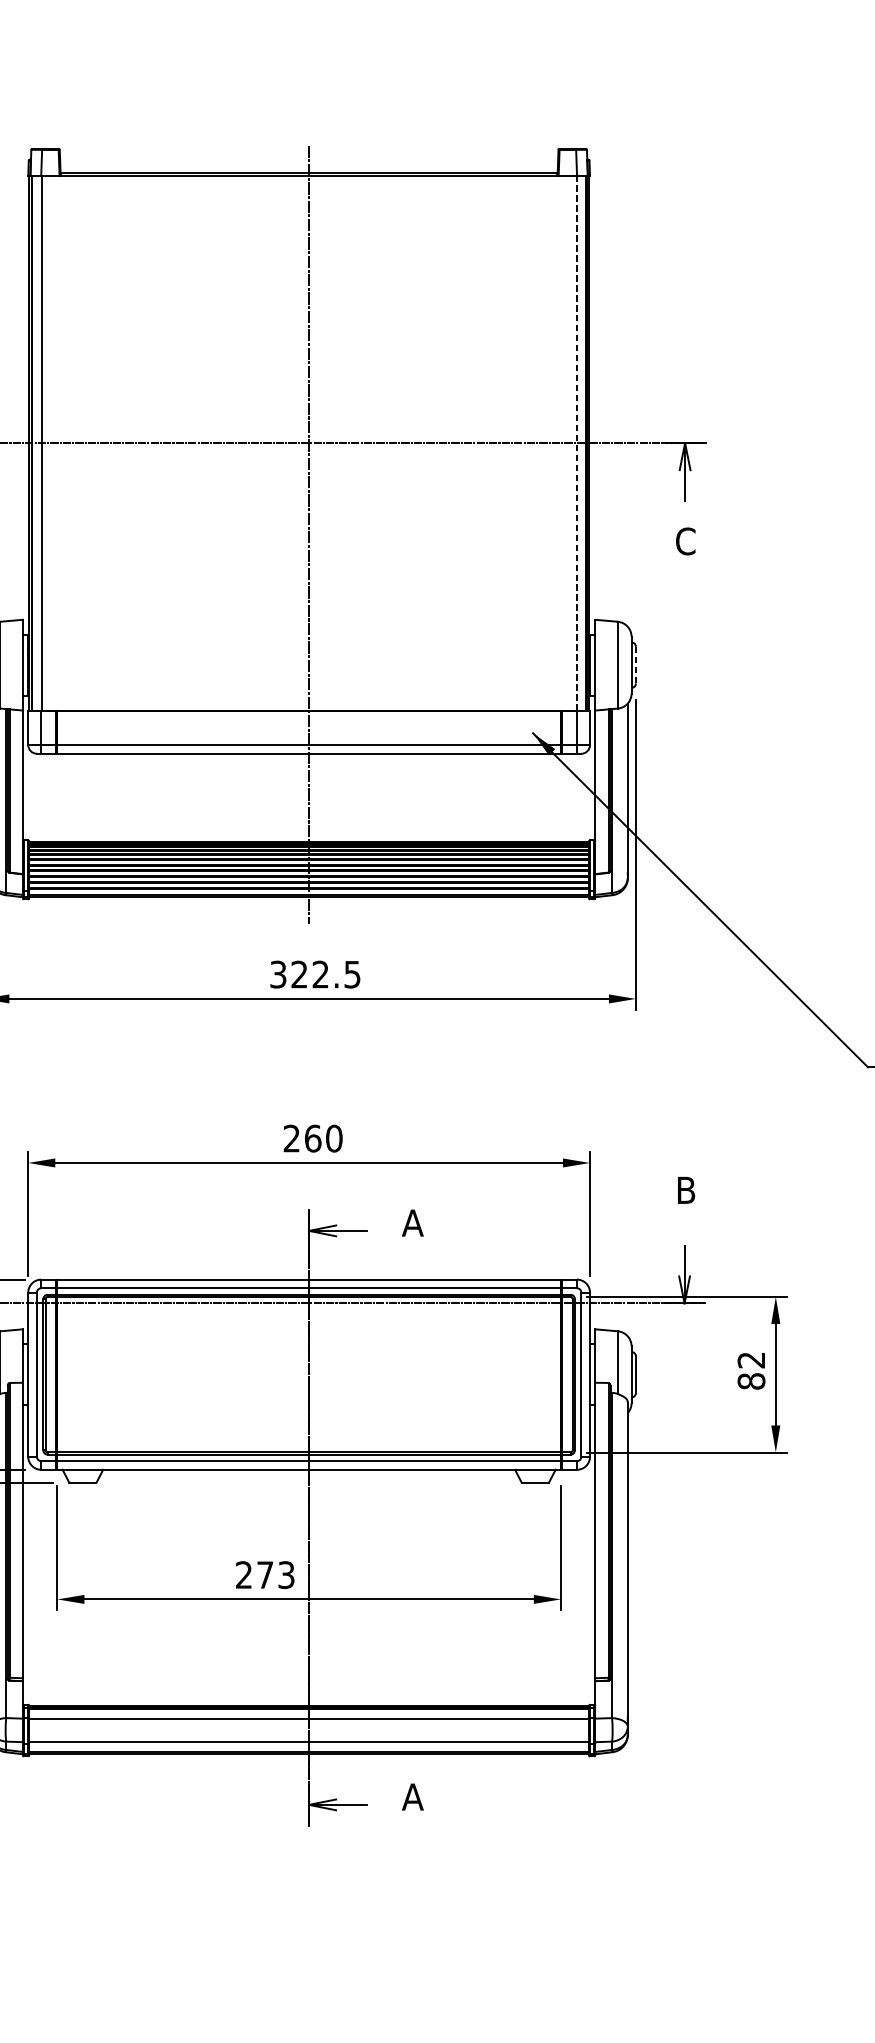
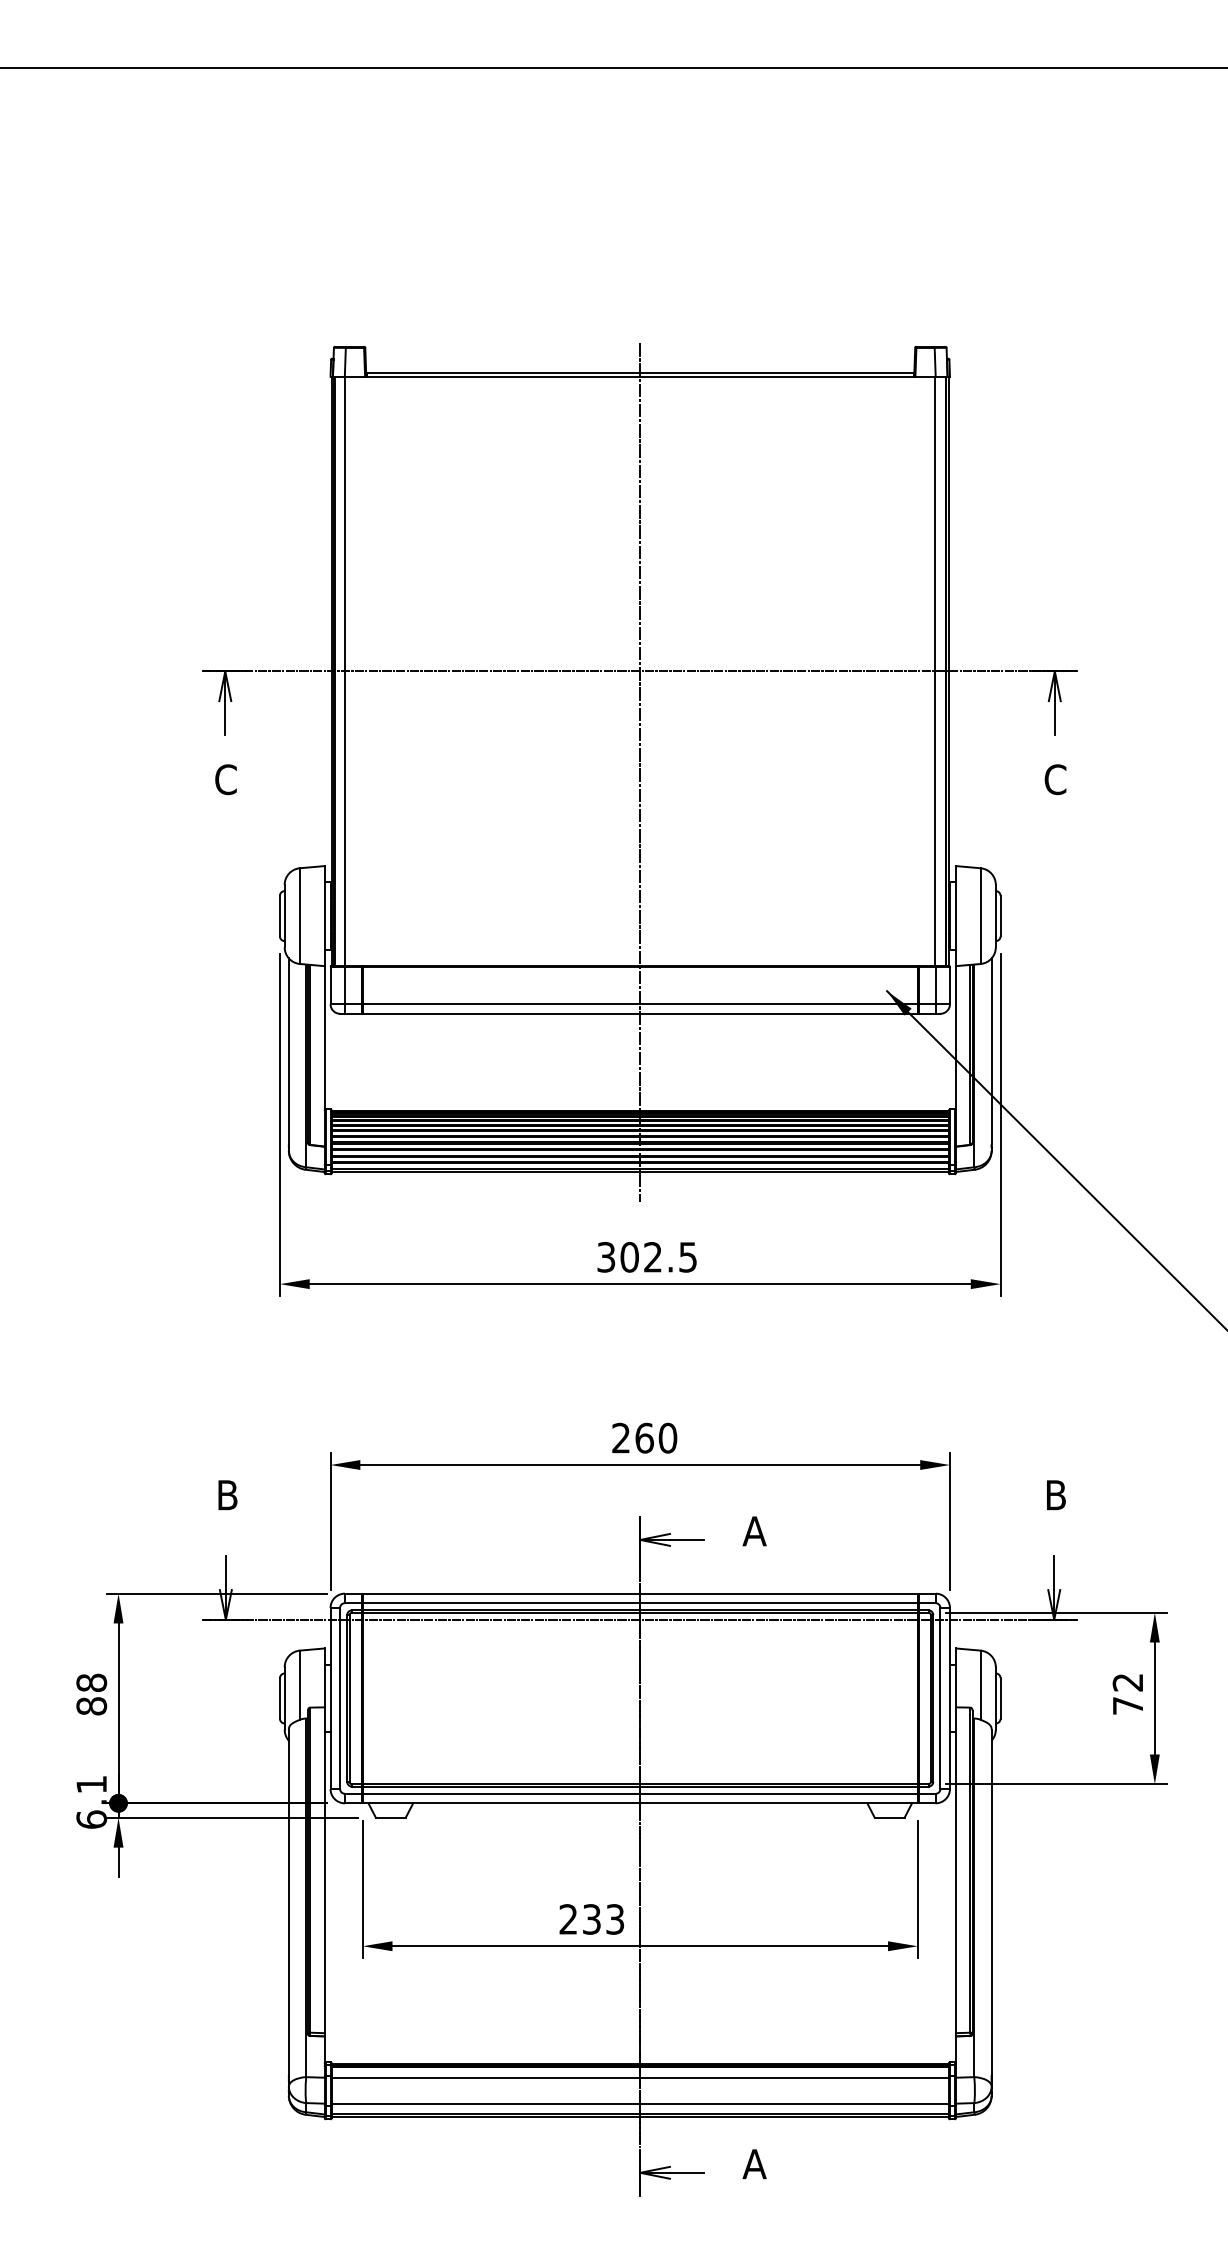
line: (576, 443) -> (935, 671), dashed -> solid
line: (635, 665) -> (1000, 916), dashed -> solid
text: (299, 974) -> (629, 1257), 322.5 -> 302.5
text: (751, 1381) -> (1127, 1705), 82 -> 72
text: (264, 1575) -> (591, 1919), 273 -> 233

